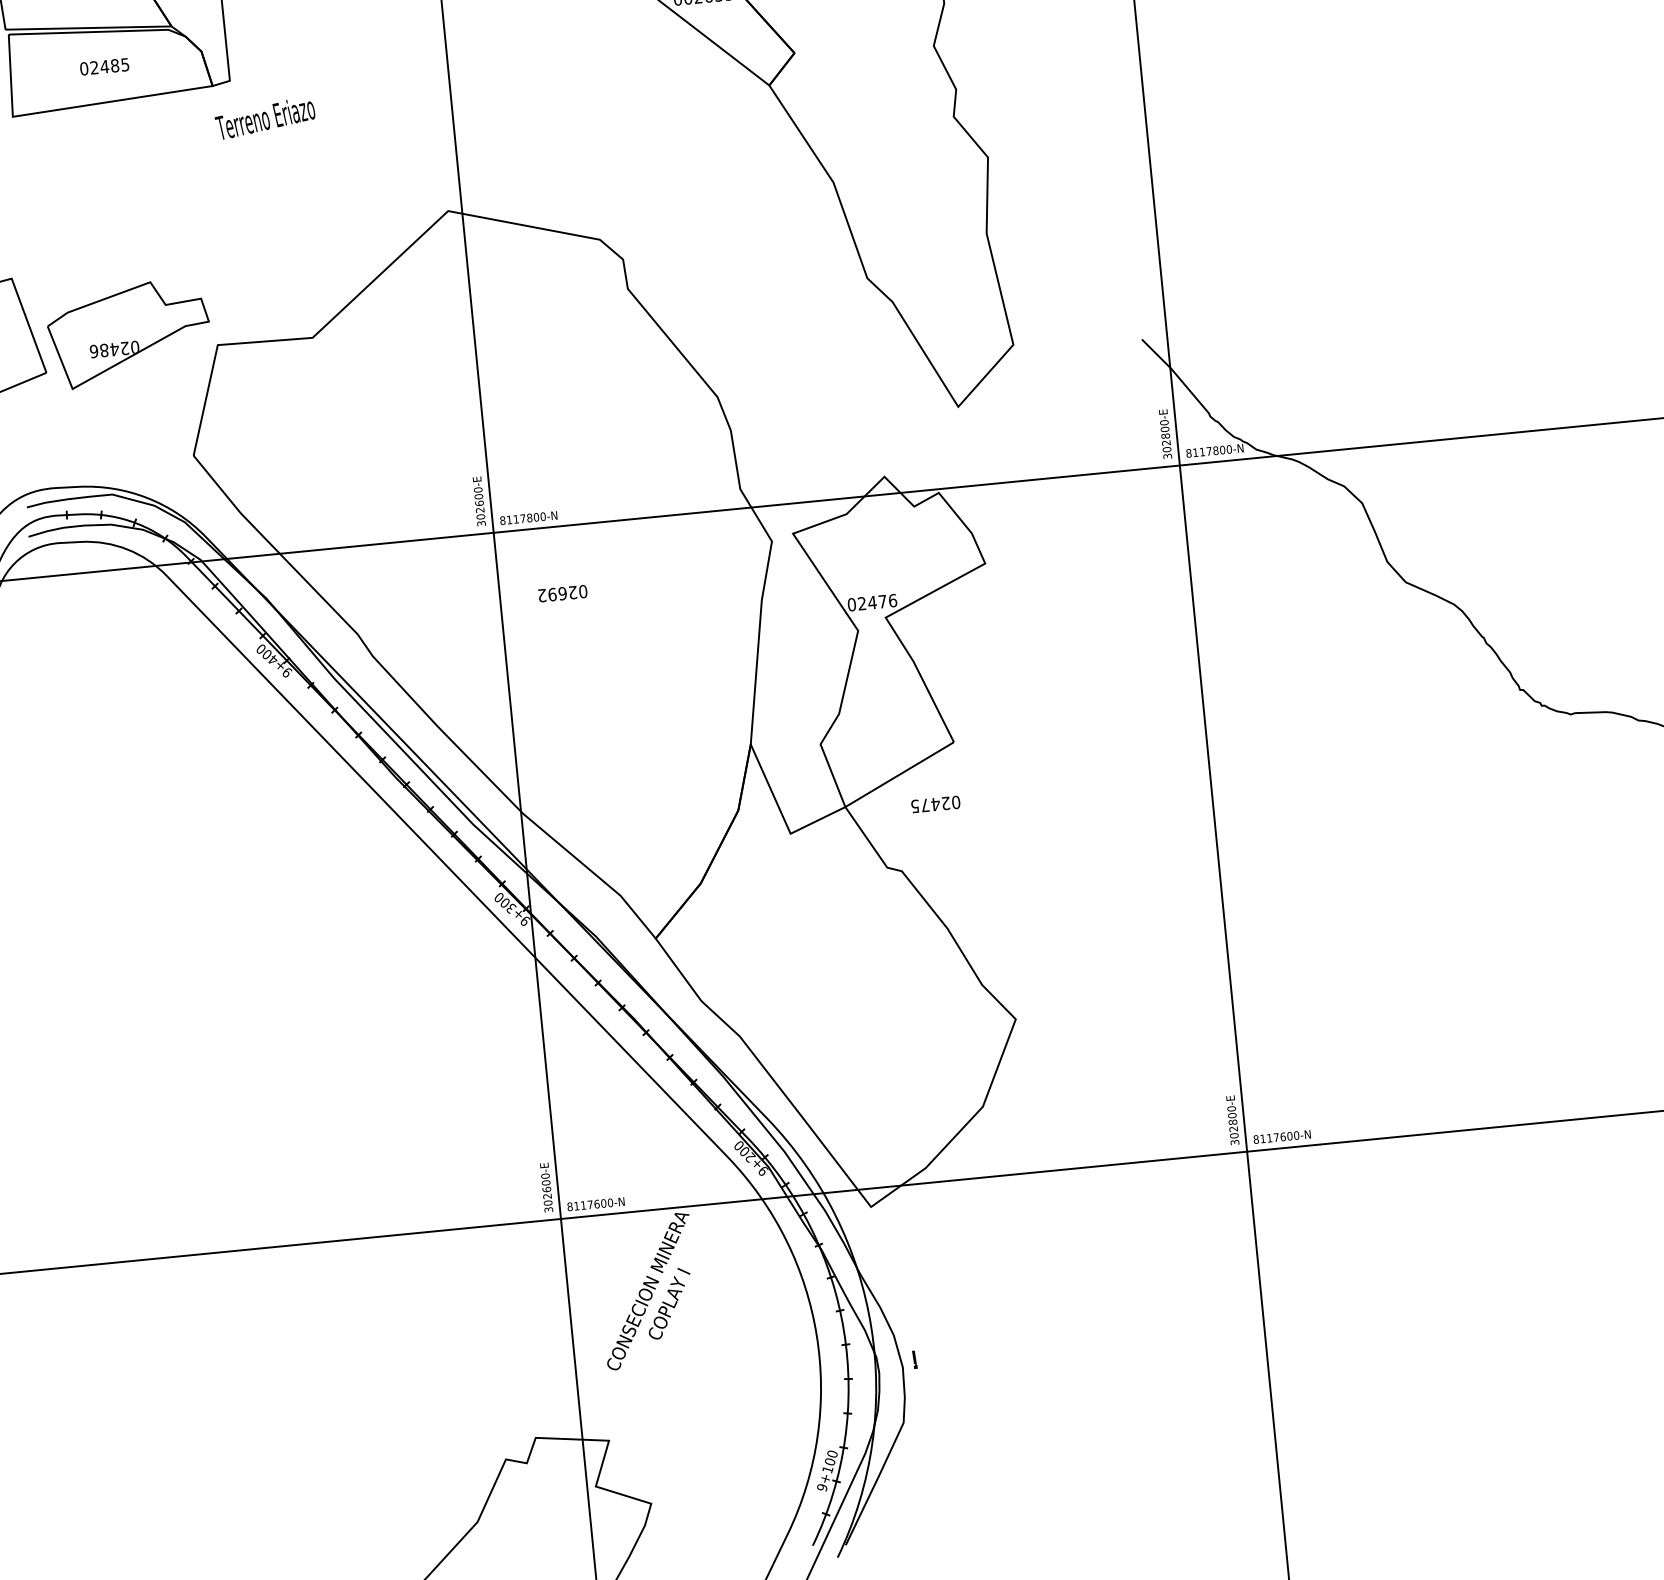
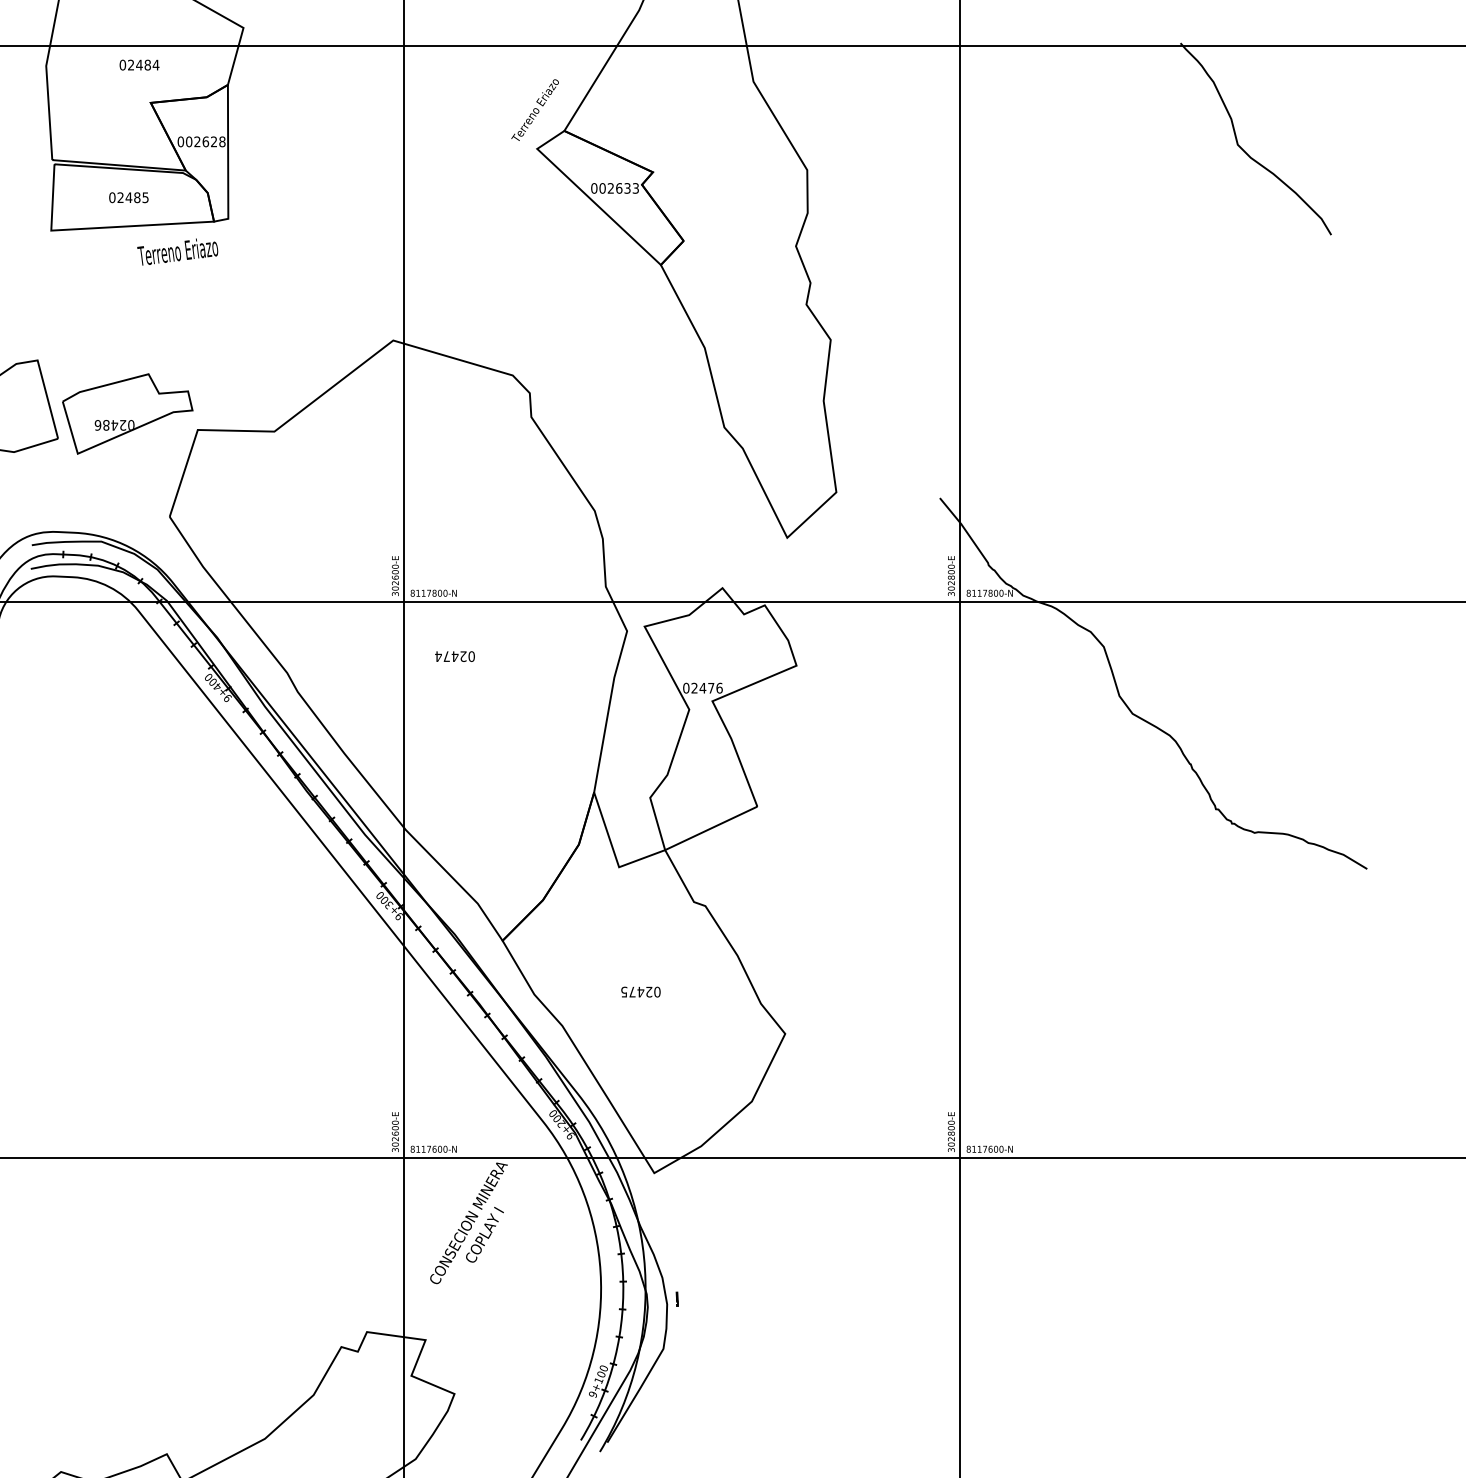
text: (264, 118) -> (177, 251), moved
text: (552, 594) -> (446, 656), 02692 -> 02474
text: (935, 803) -> (640, 991), moved

